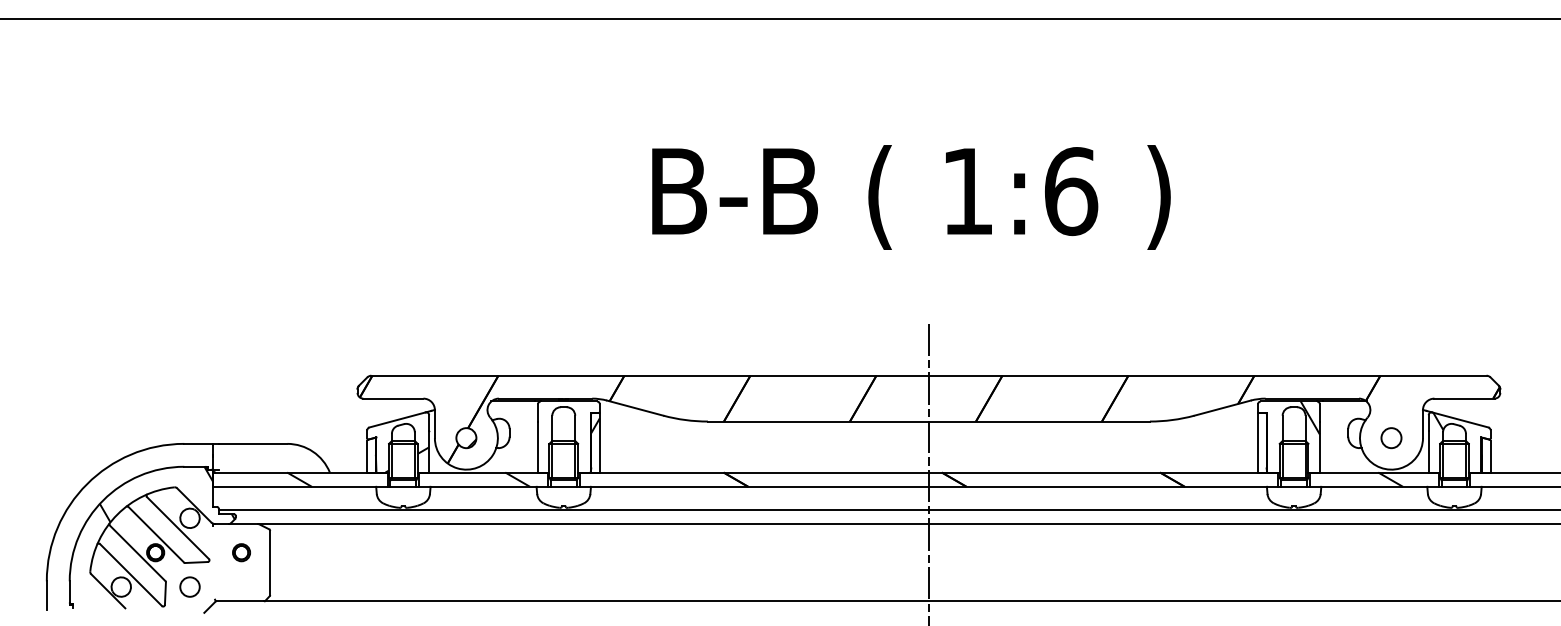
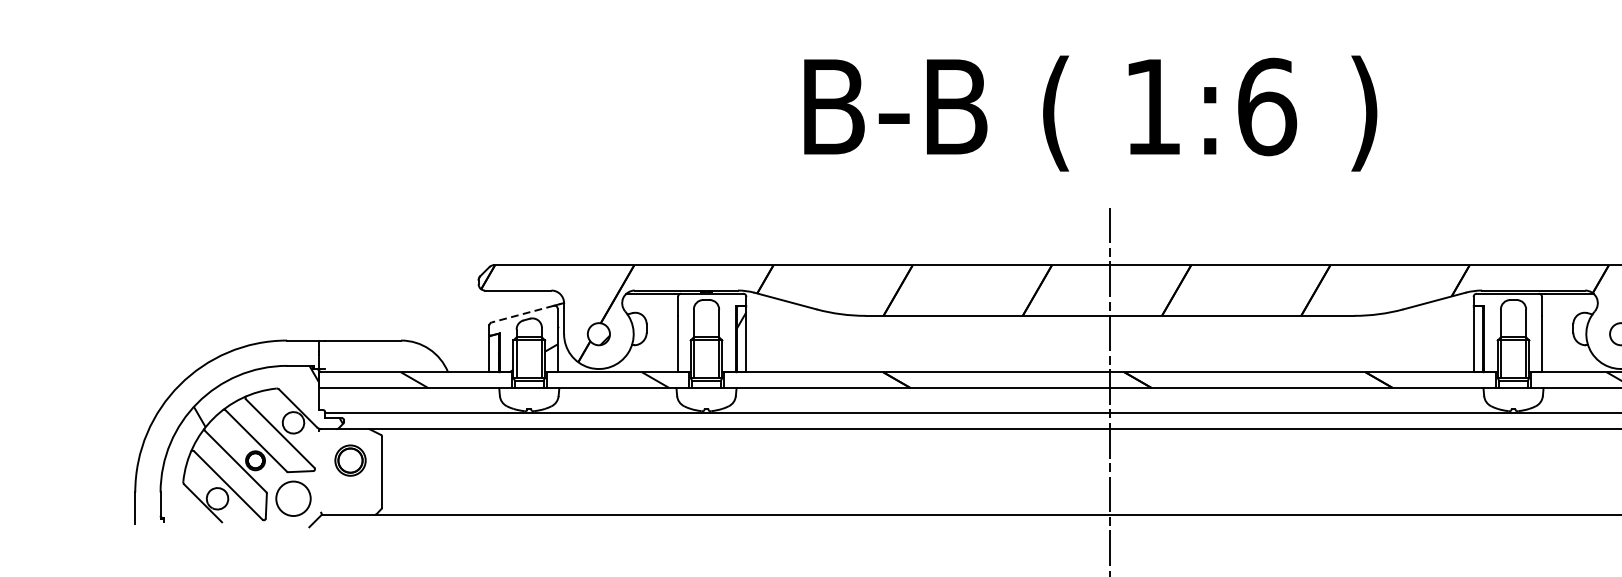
text: (911, 197) -> (1090, 113), moved
hatch: (1309, 417) -> (1530, 311), removed
line: (397, 420) -> (522, 314), solid -> dashed
part: (241, 552) -> (350, 460), size x1.6
circle: (189, 586) -> (292, 498), size x1.6

